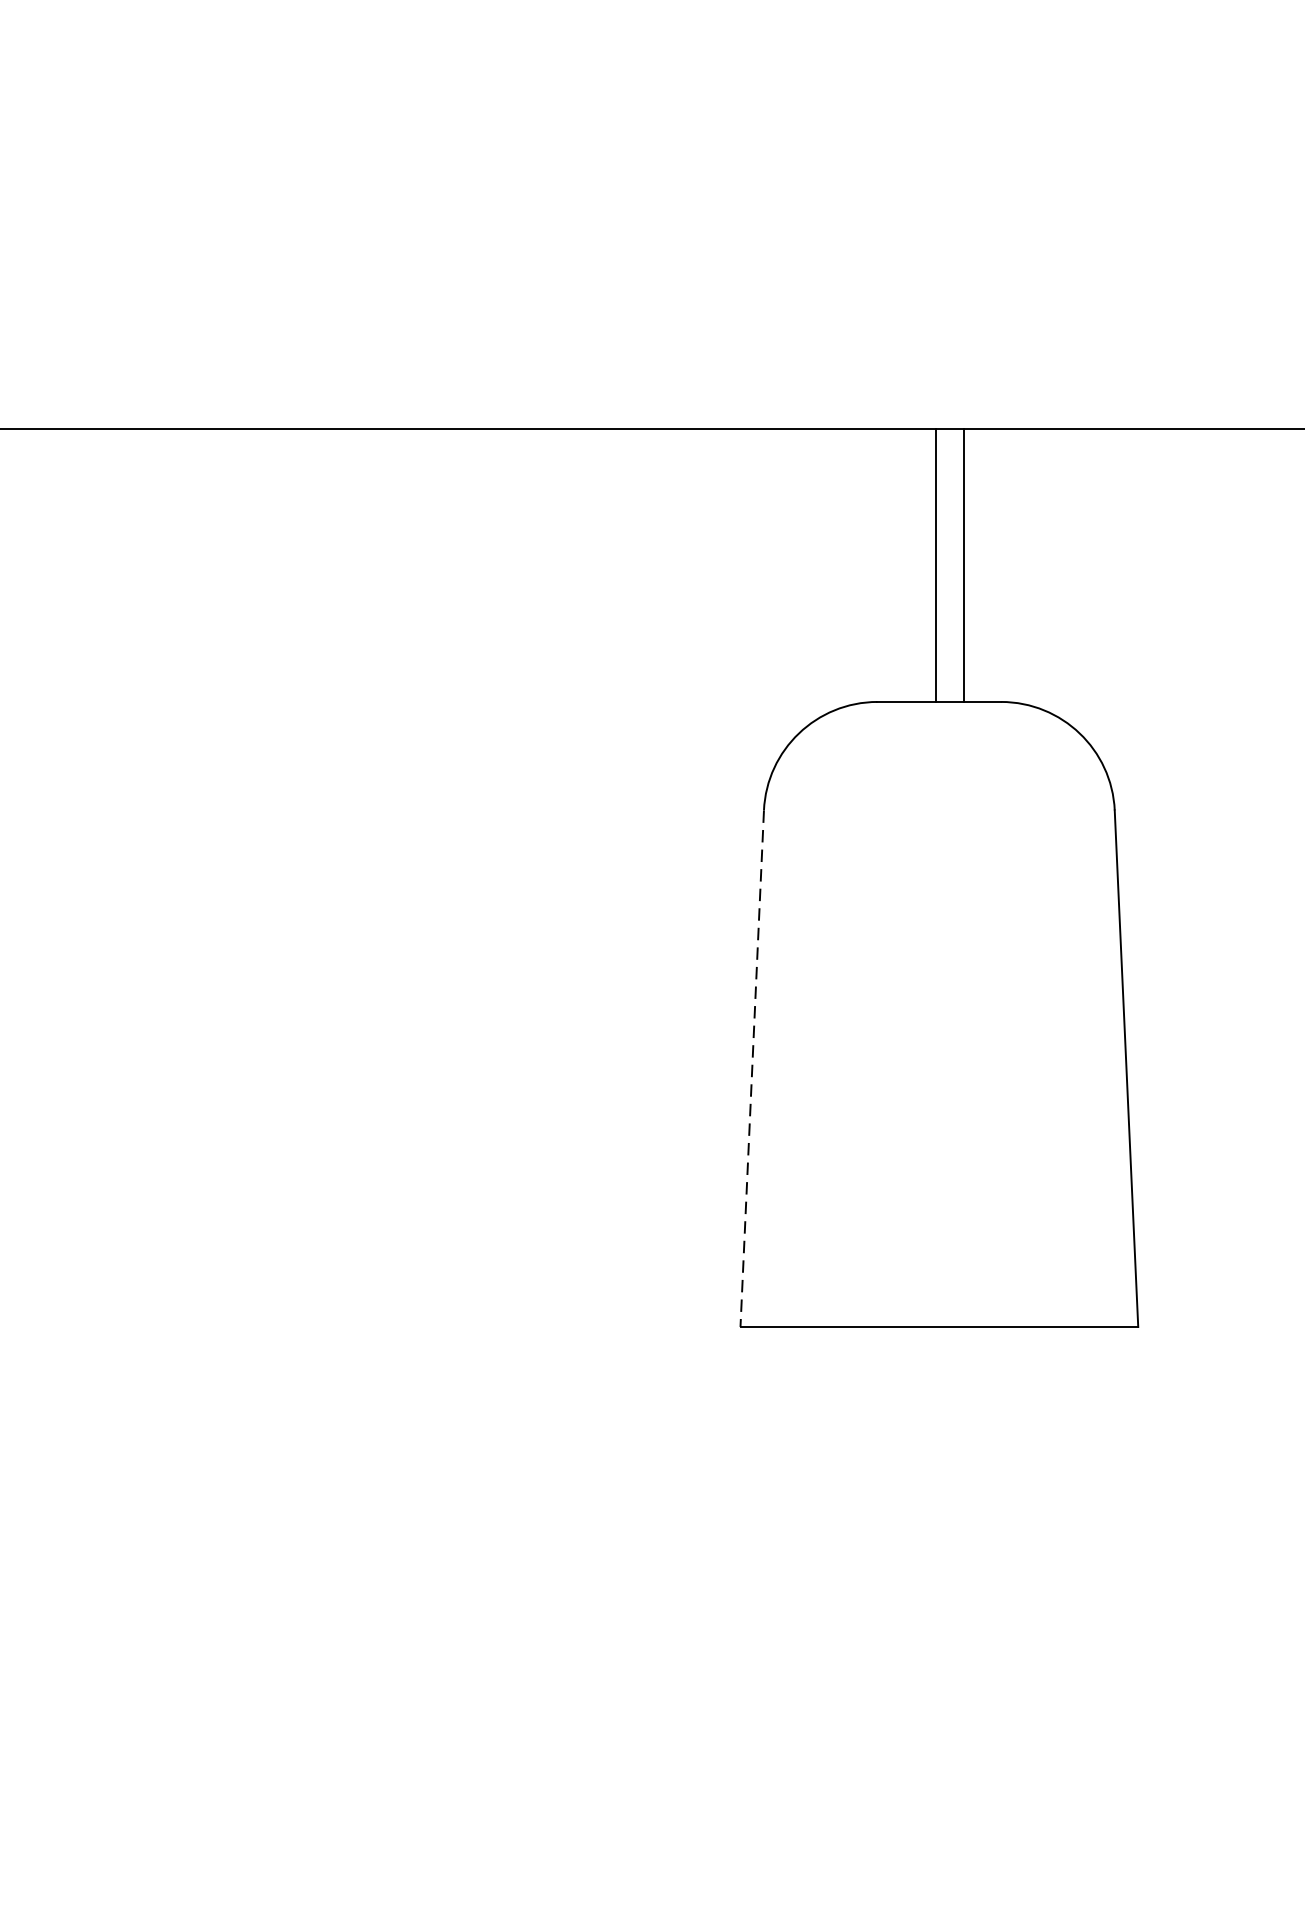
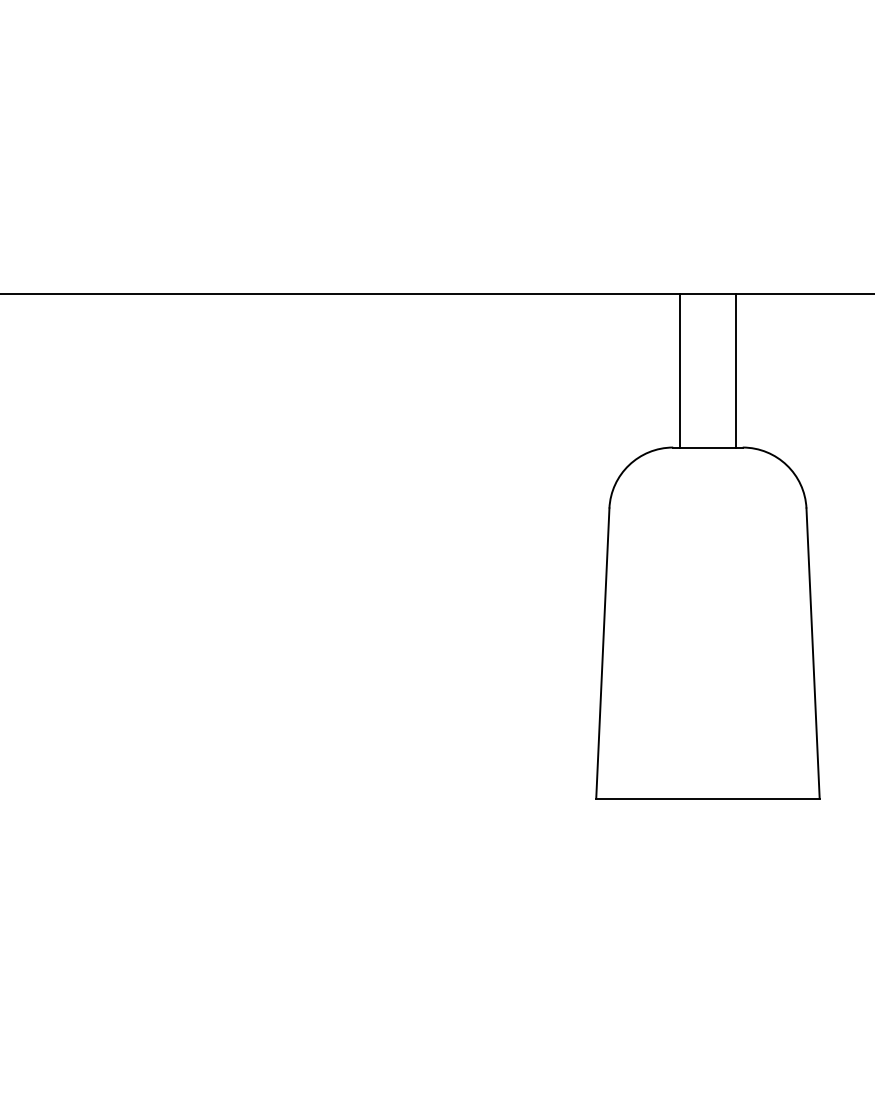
line: (936, 564) -> (736, 370), moved
line: (963, 564) -> (679, 370), moved
line: (751, 1070) -> (602, 654), dashed -> solid

